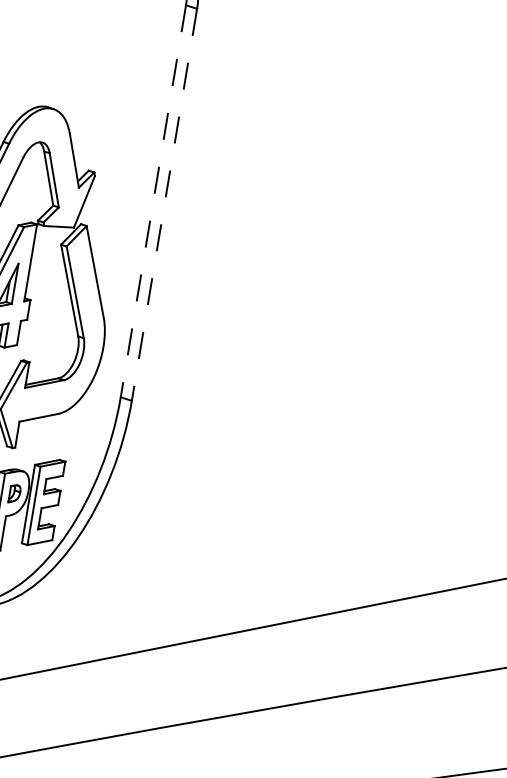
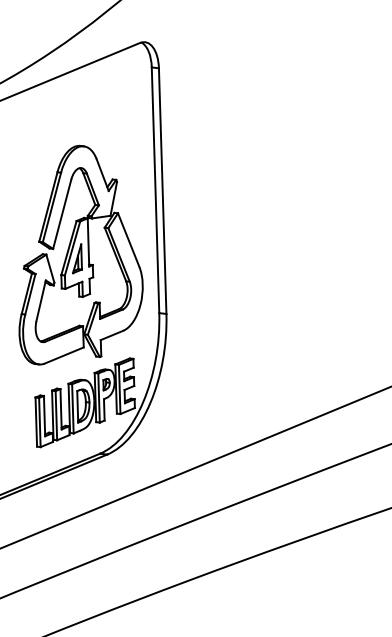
line: (153, 201) -> (155, 190), dashed -> solid
line: (164, 205) -> (162, 191), dashed -> solid

